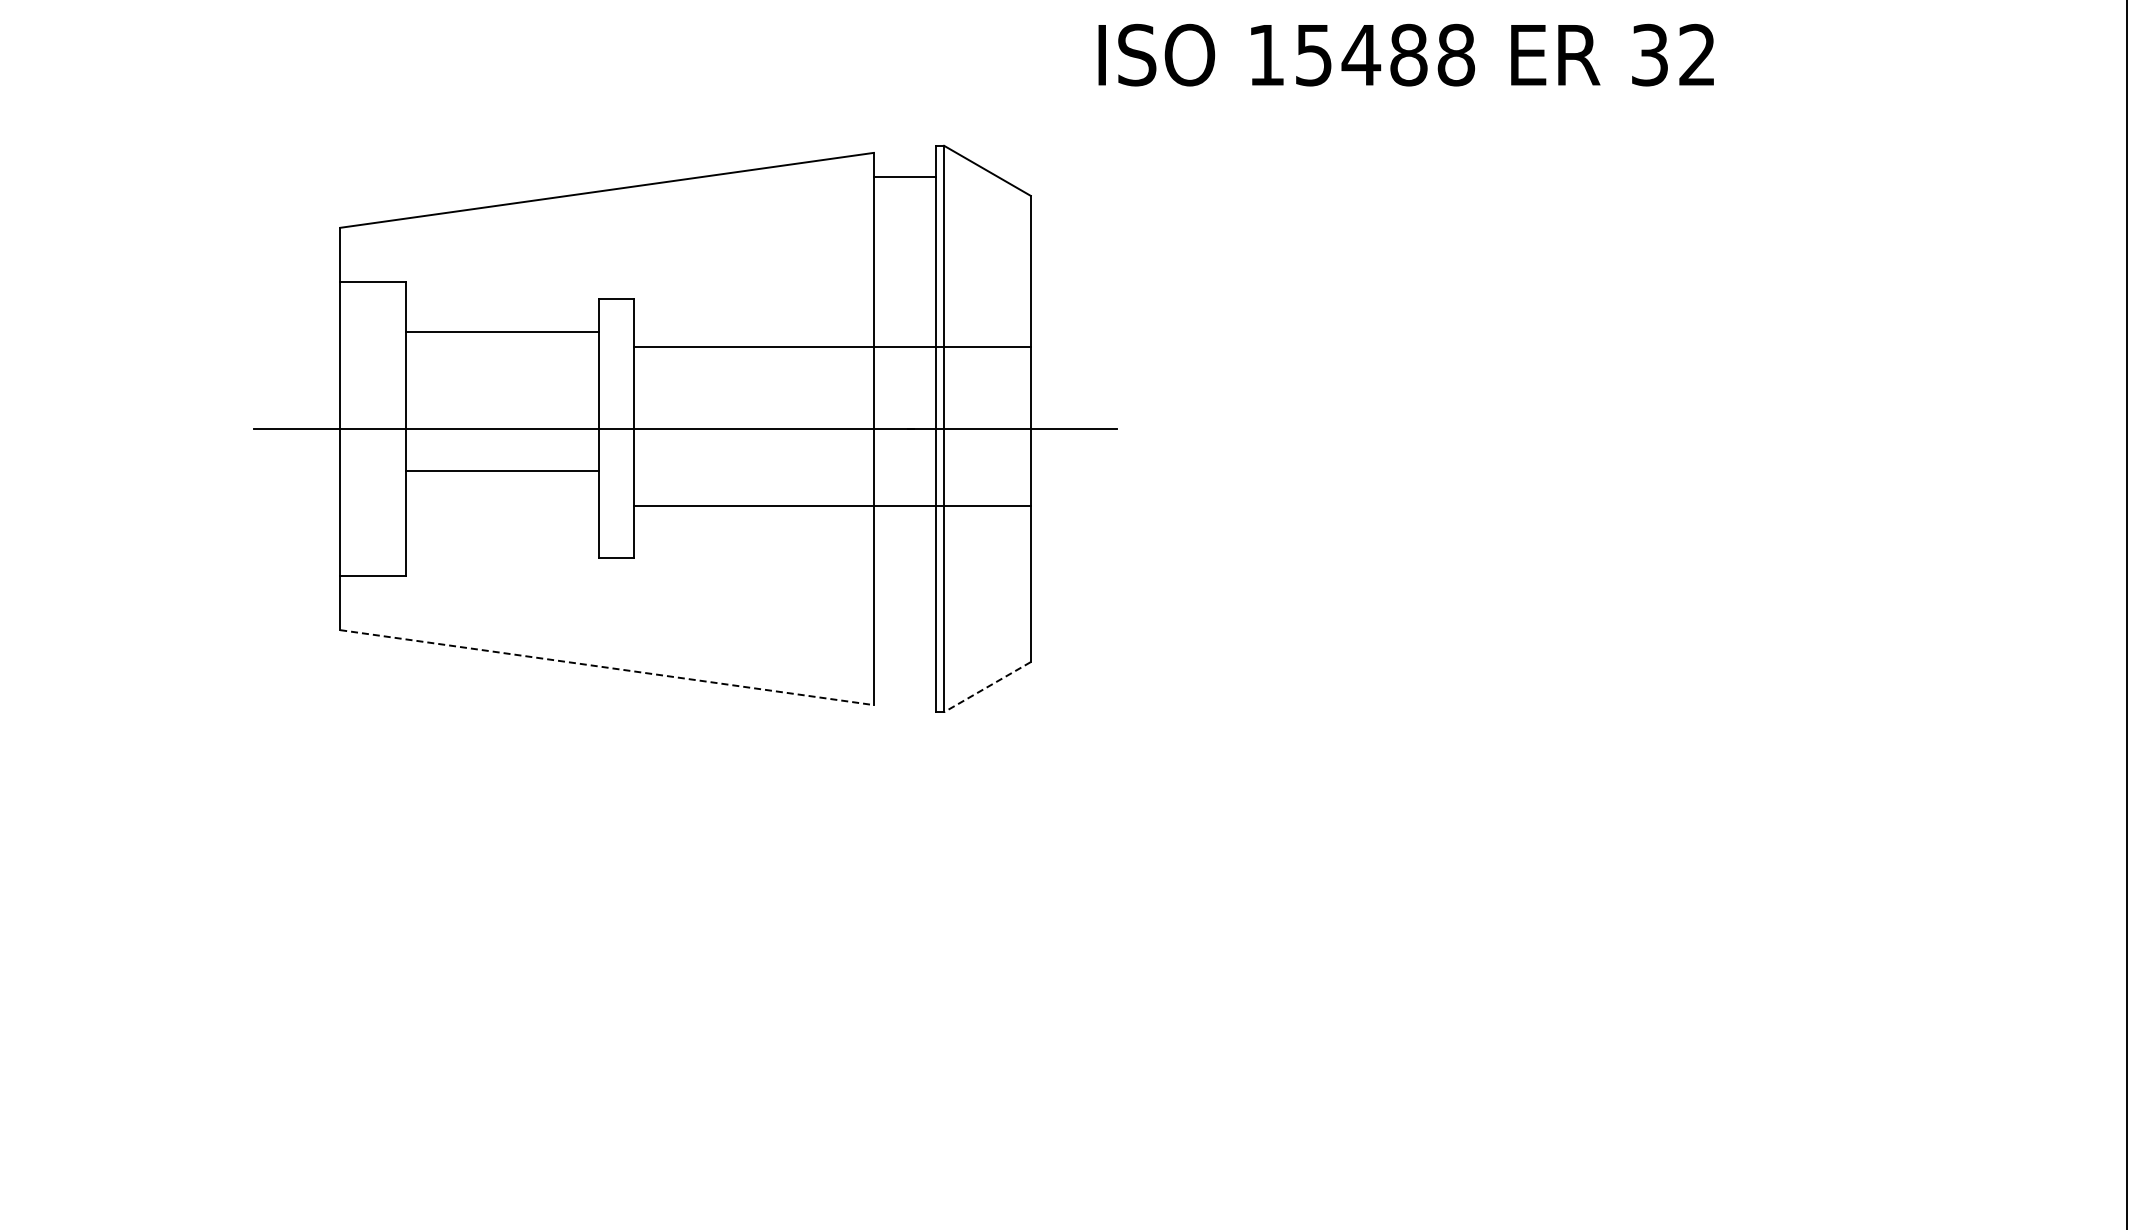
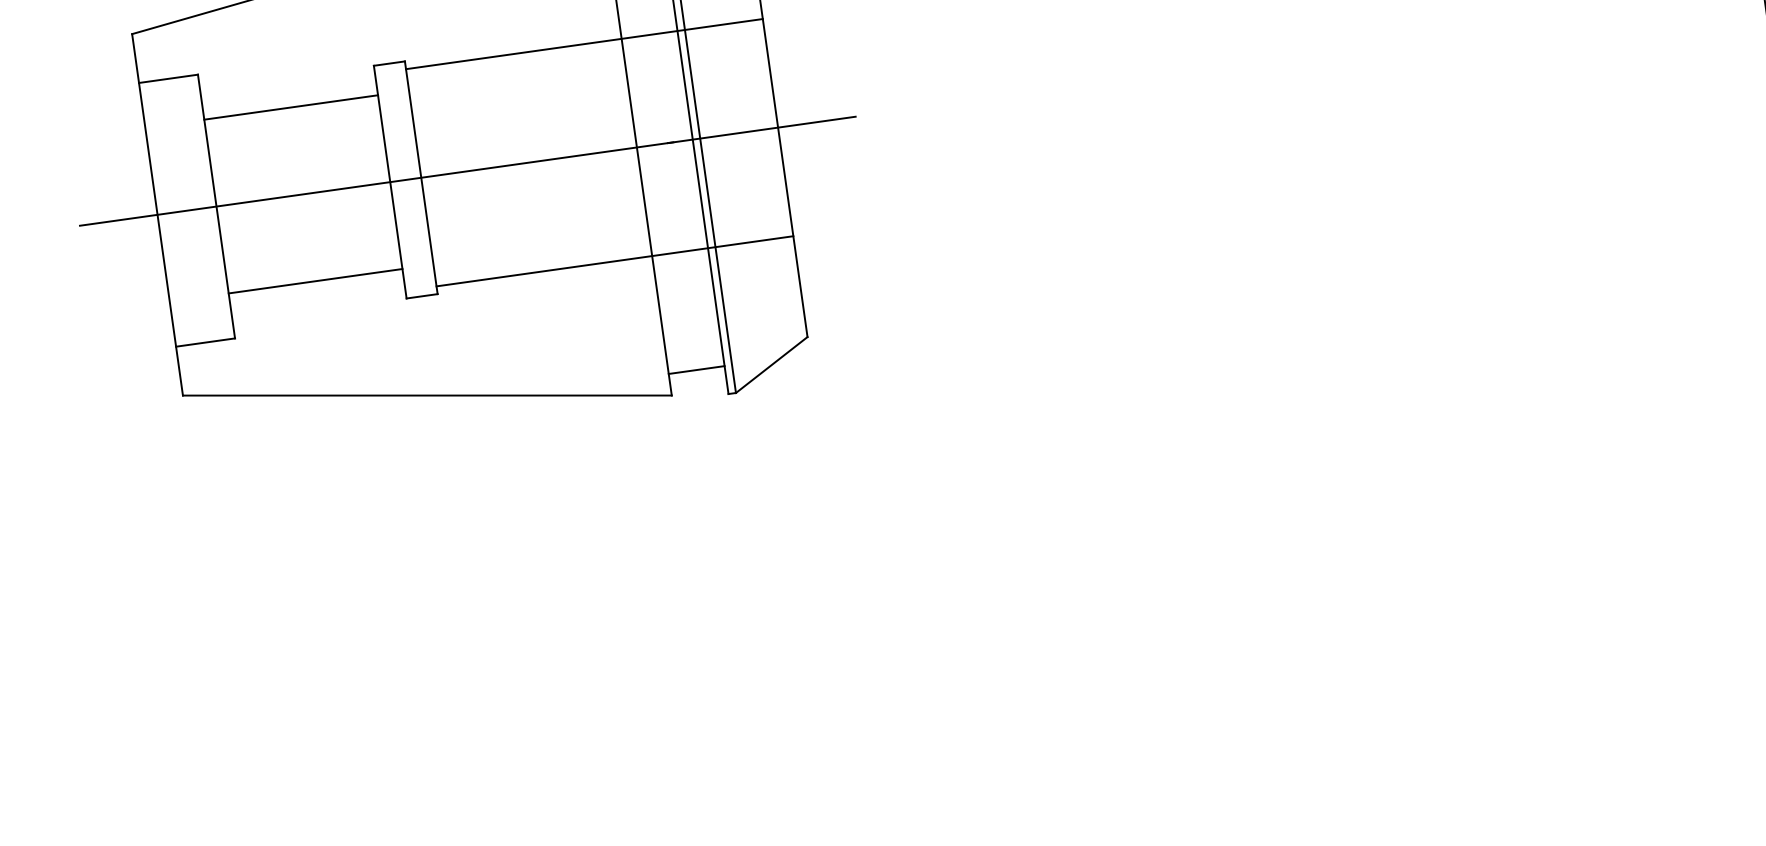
line: (831, 347) -> (583, 44), moved
line: (502, 470) -> (315, 281), moved
line: (831, 505) -> (614, 261), moved
line: (607, 667) -> (427, 395), dashed -> solid
line: (904, 681) -> (696, 370), added
line: (987, 687) -> (771, 365), dashed -> solid

